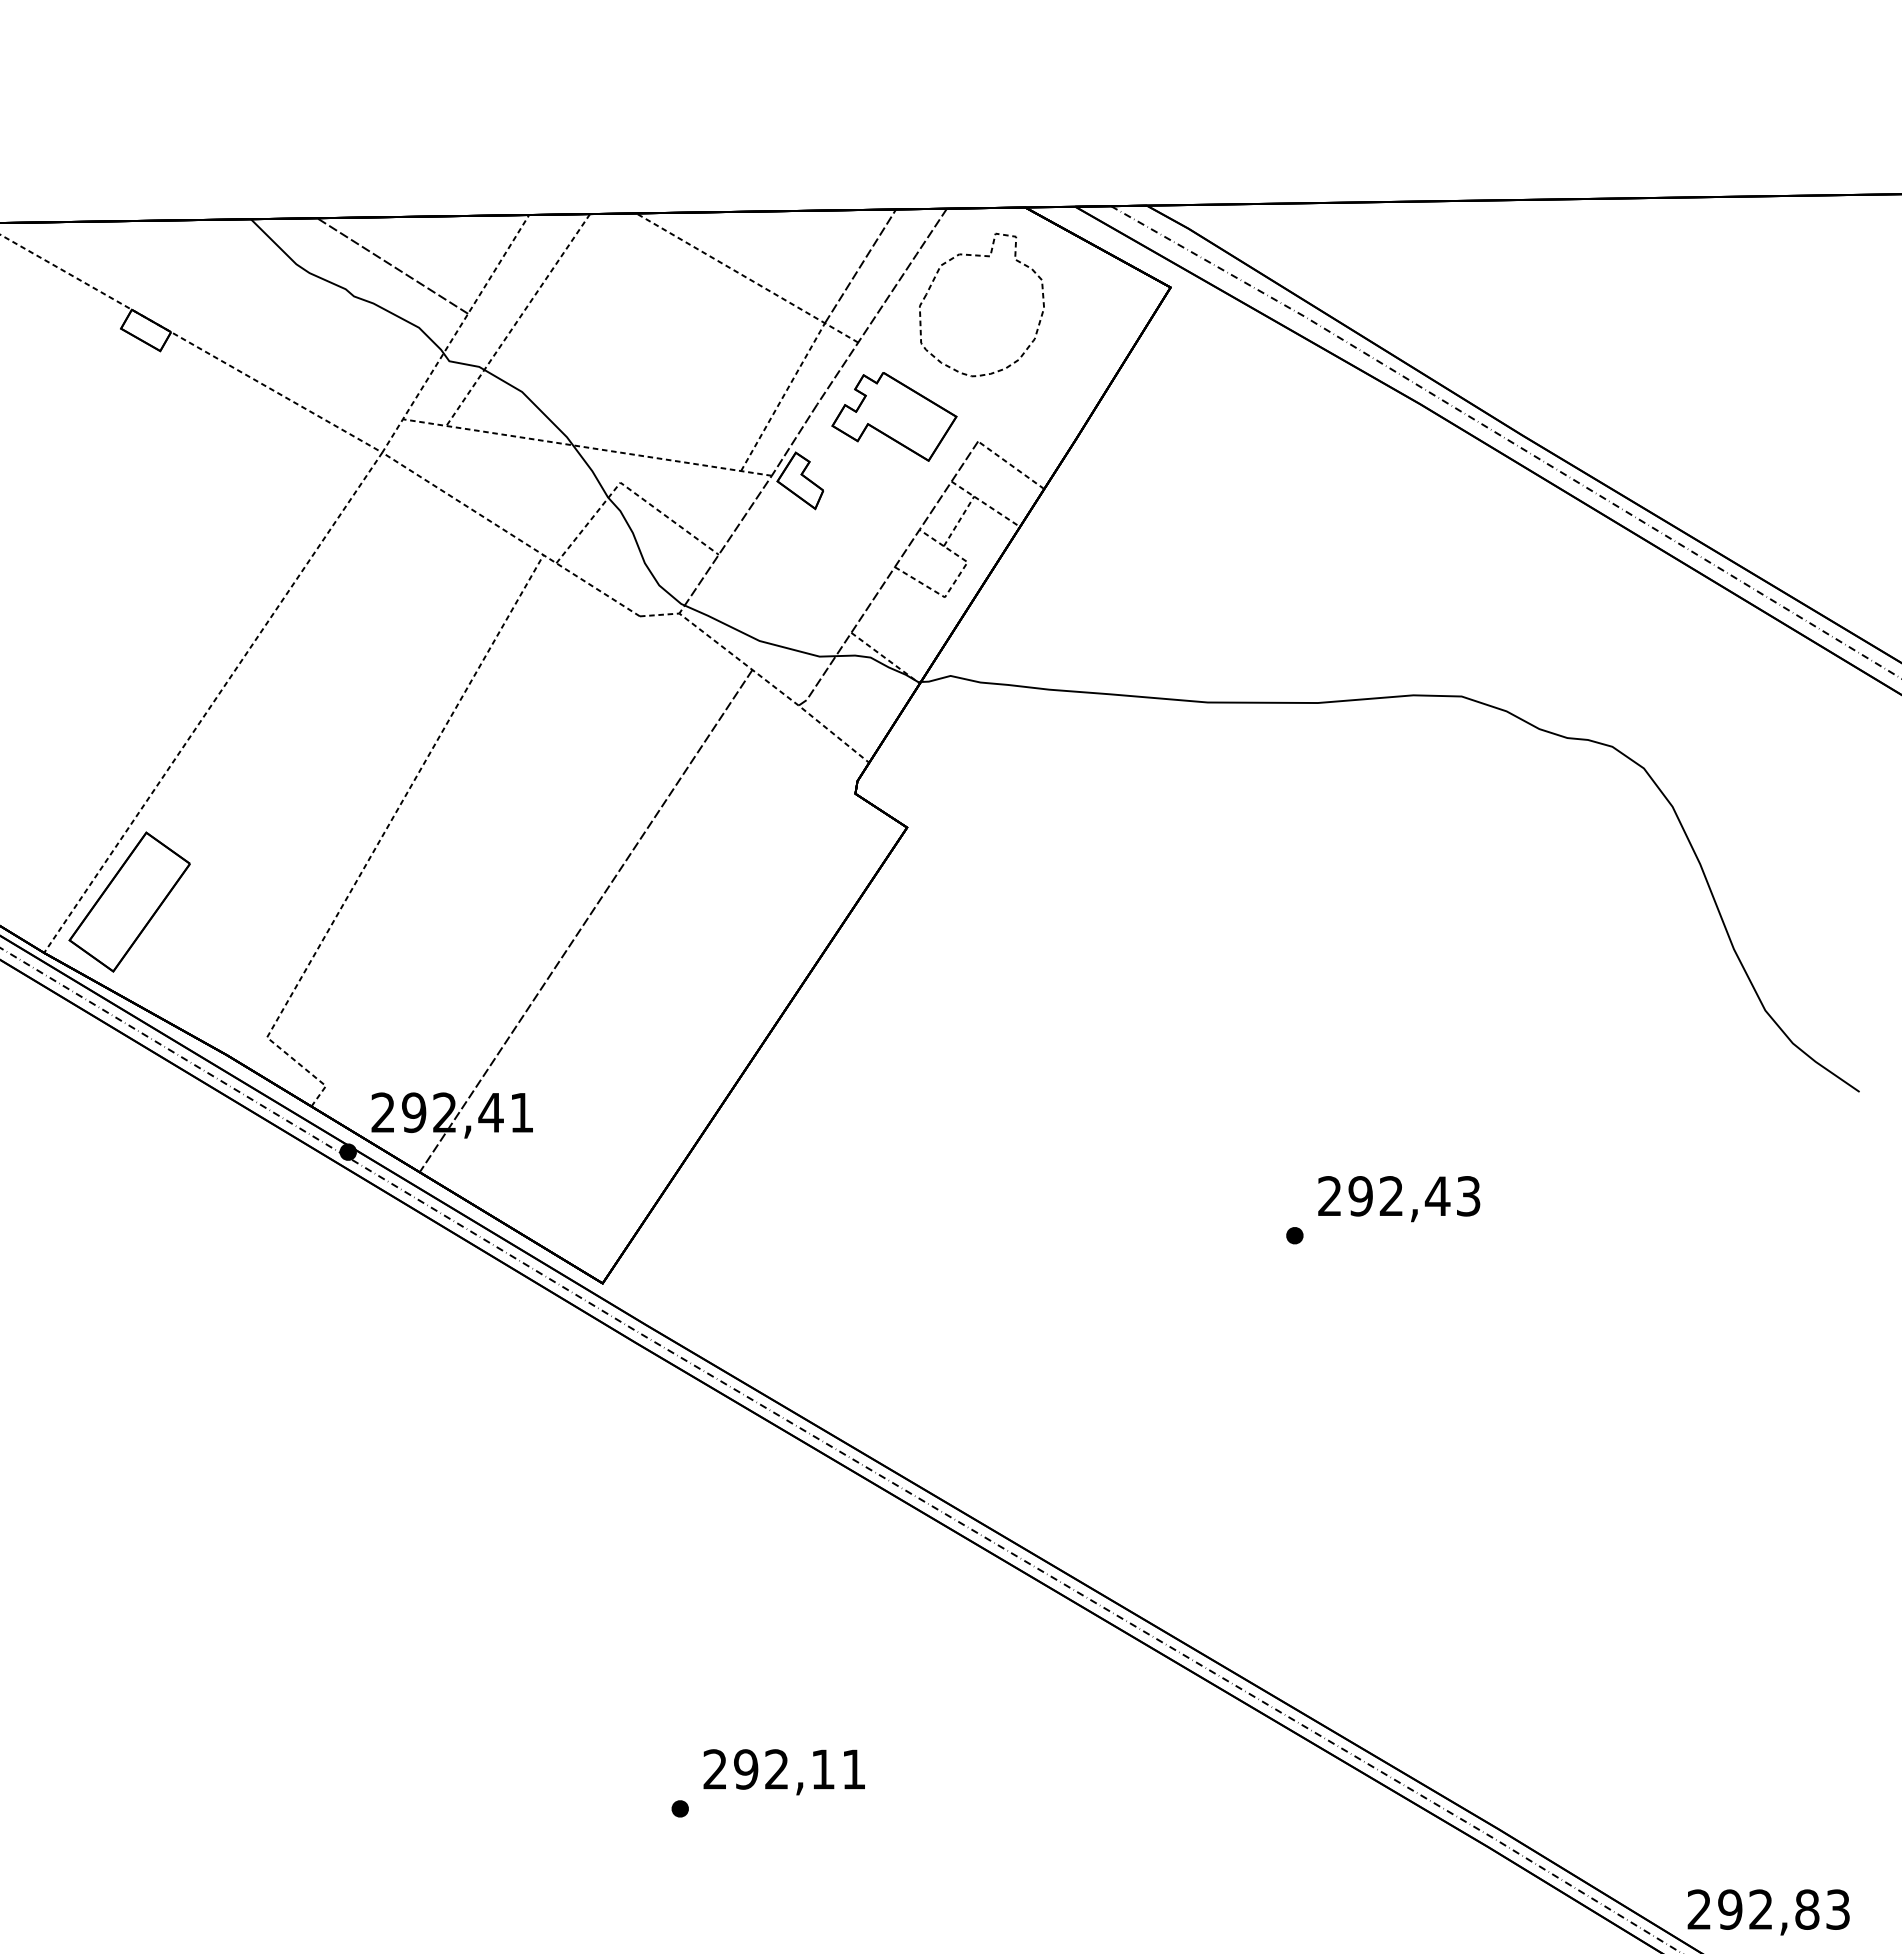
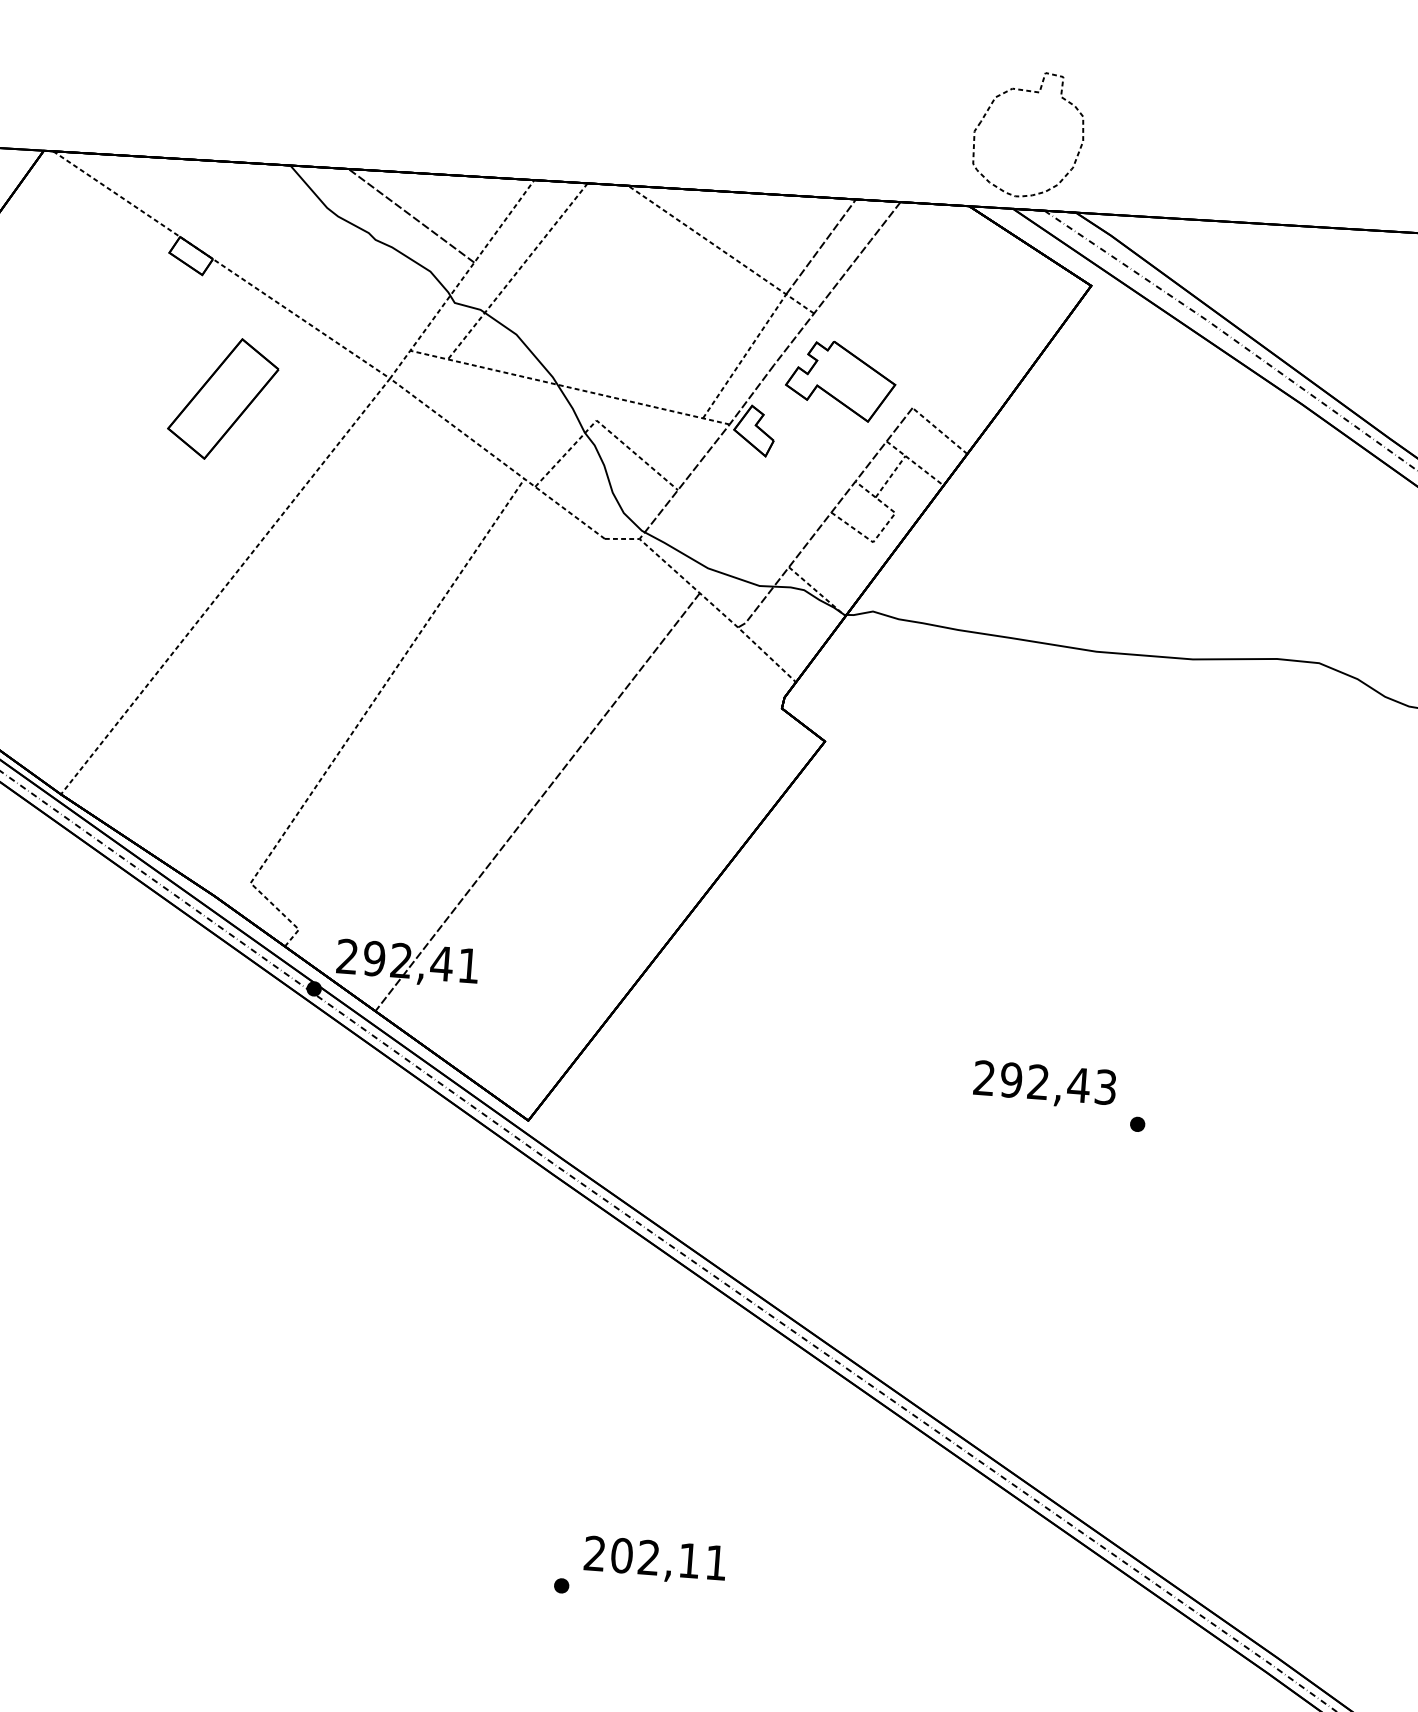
part: (987, 257) -> (1036, 93), moved
part: (129, 901) -> (223, 398), moved
text: (1399, 1199) -> (1045, 1085), moved
text: (746, 1769) -> (622, 1555), 292,11 -> 202,11

